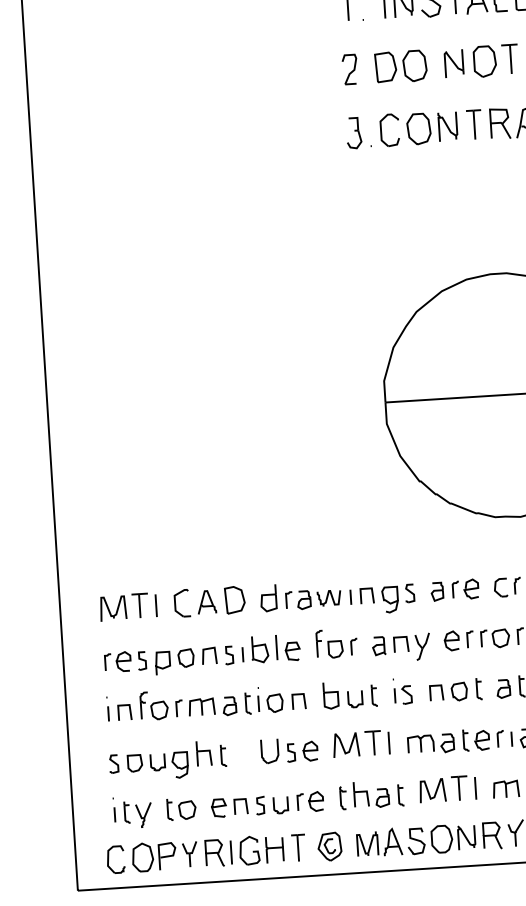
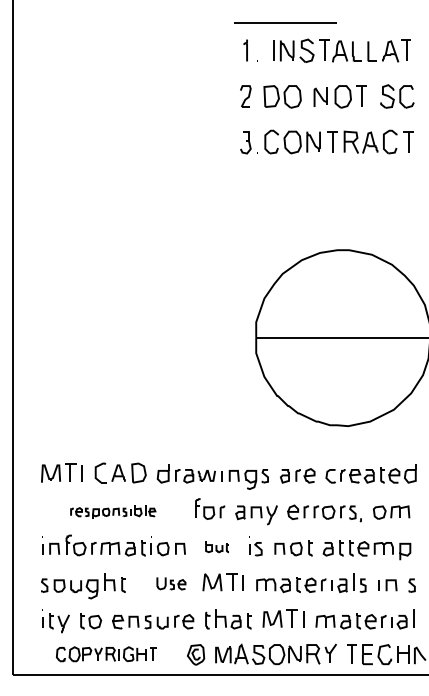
part: (203, 655) -> (113, 511), size x0.6
part: (348, 694) -> (216, 546), size x0.6
part: (289, 750) -> (171, 583), size x0.7
part: (205, 853) -> (106, 654), size x0.7

